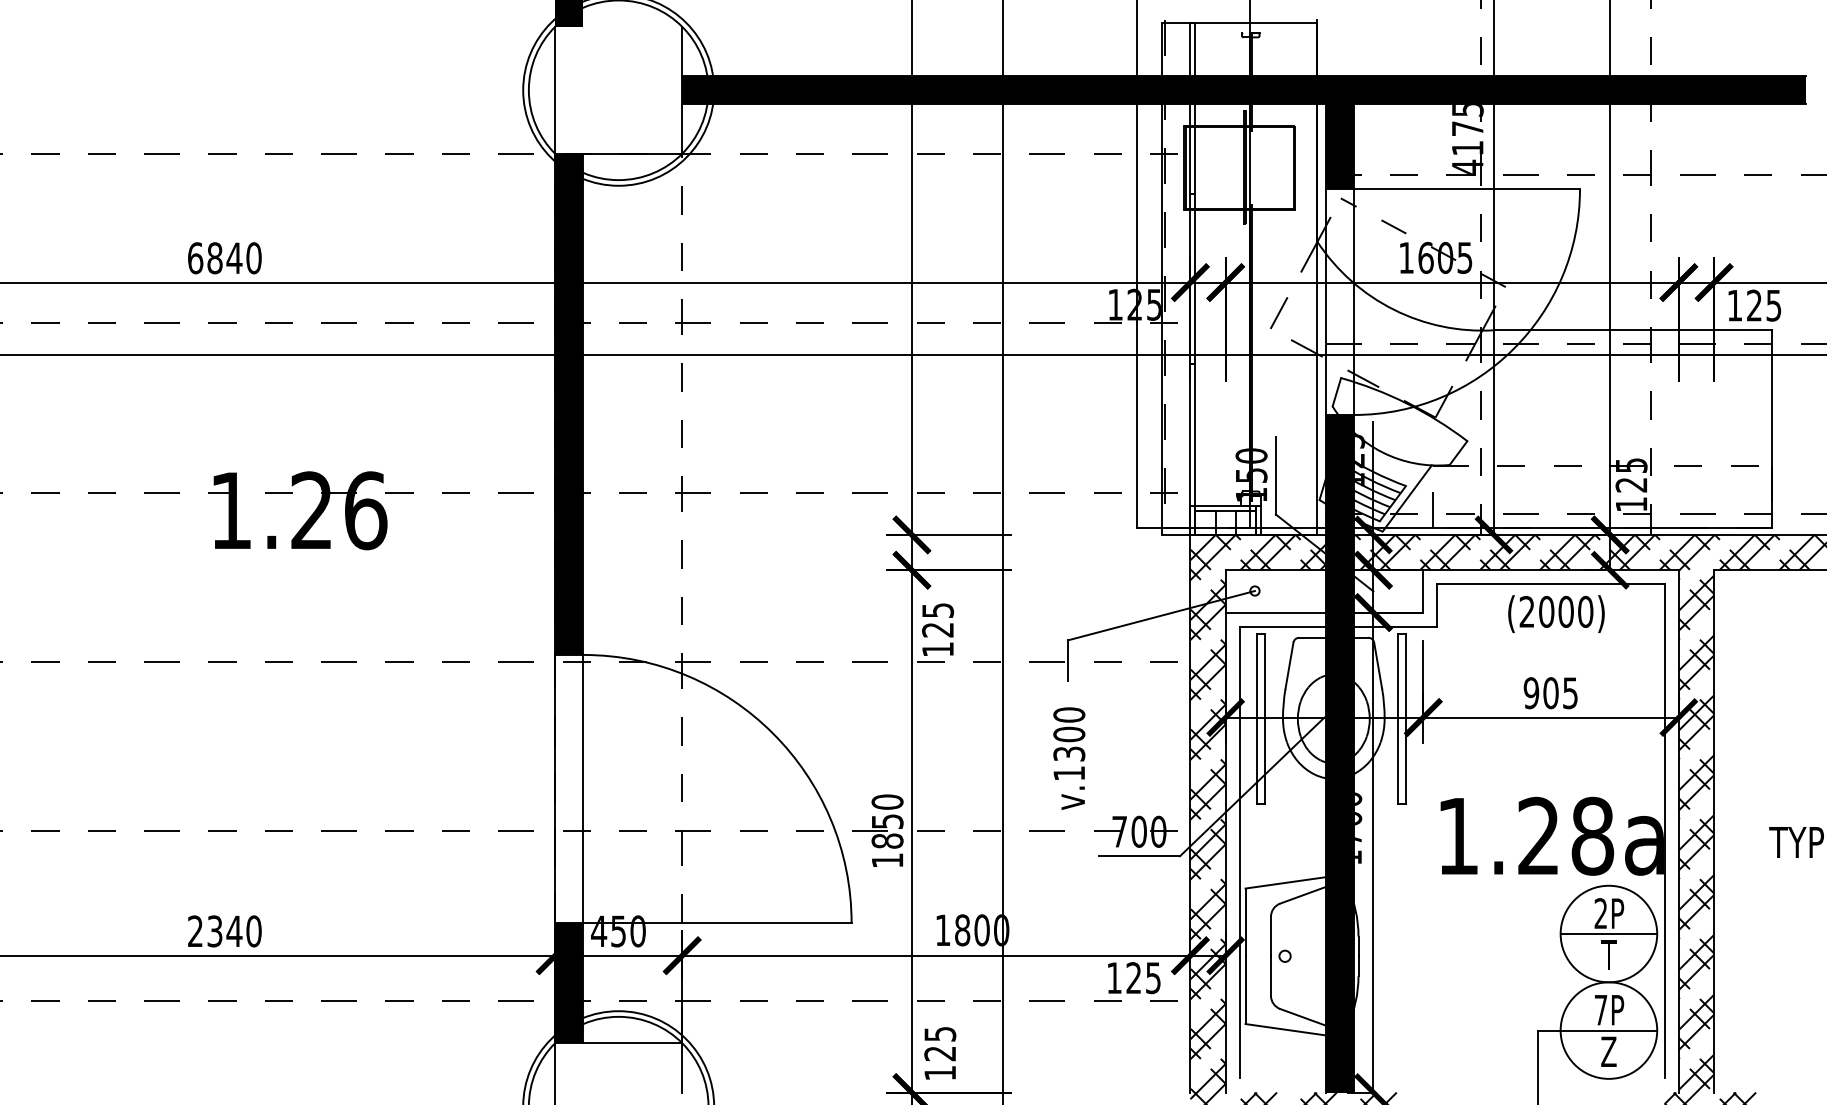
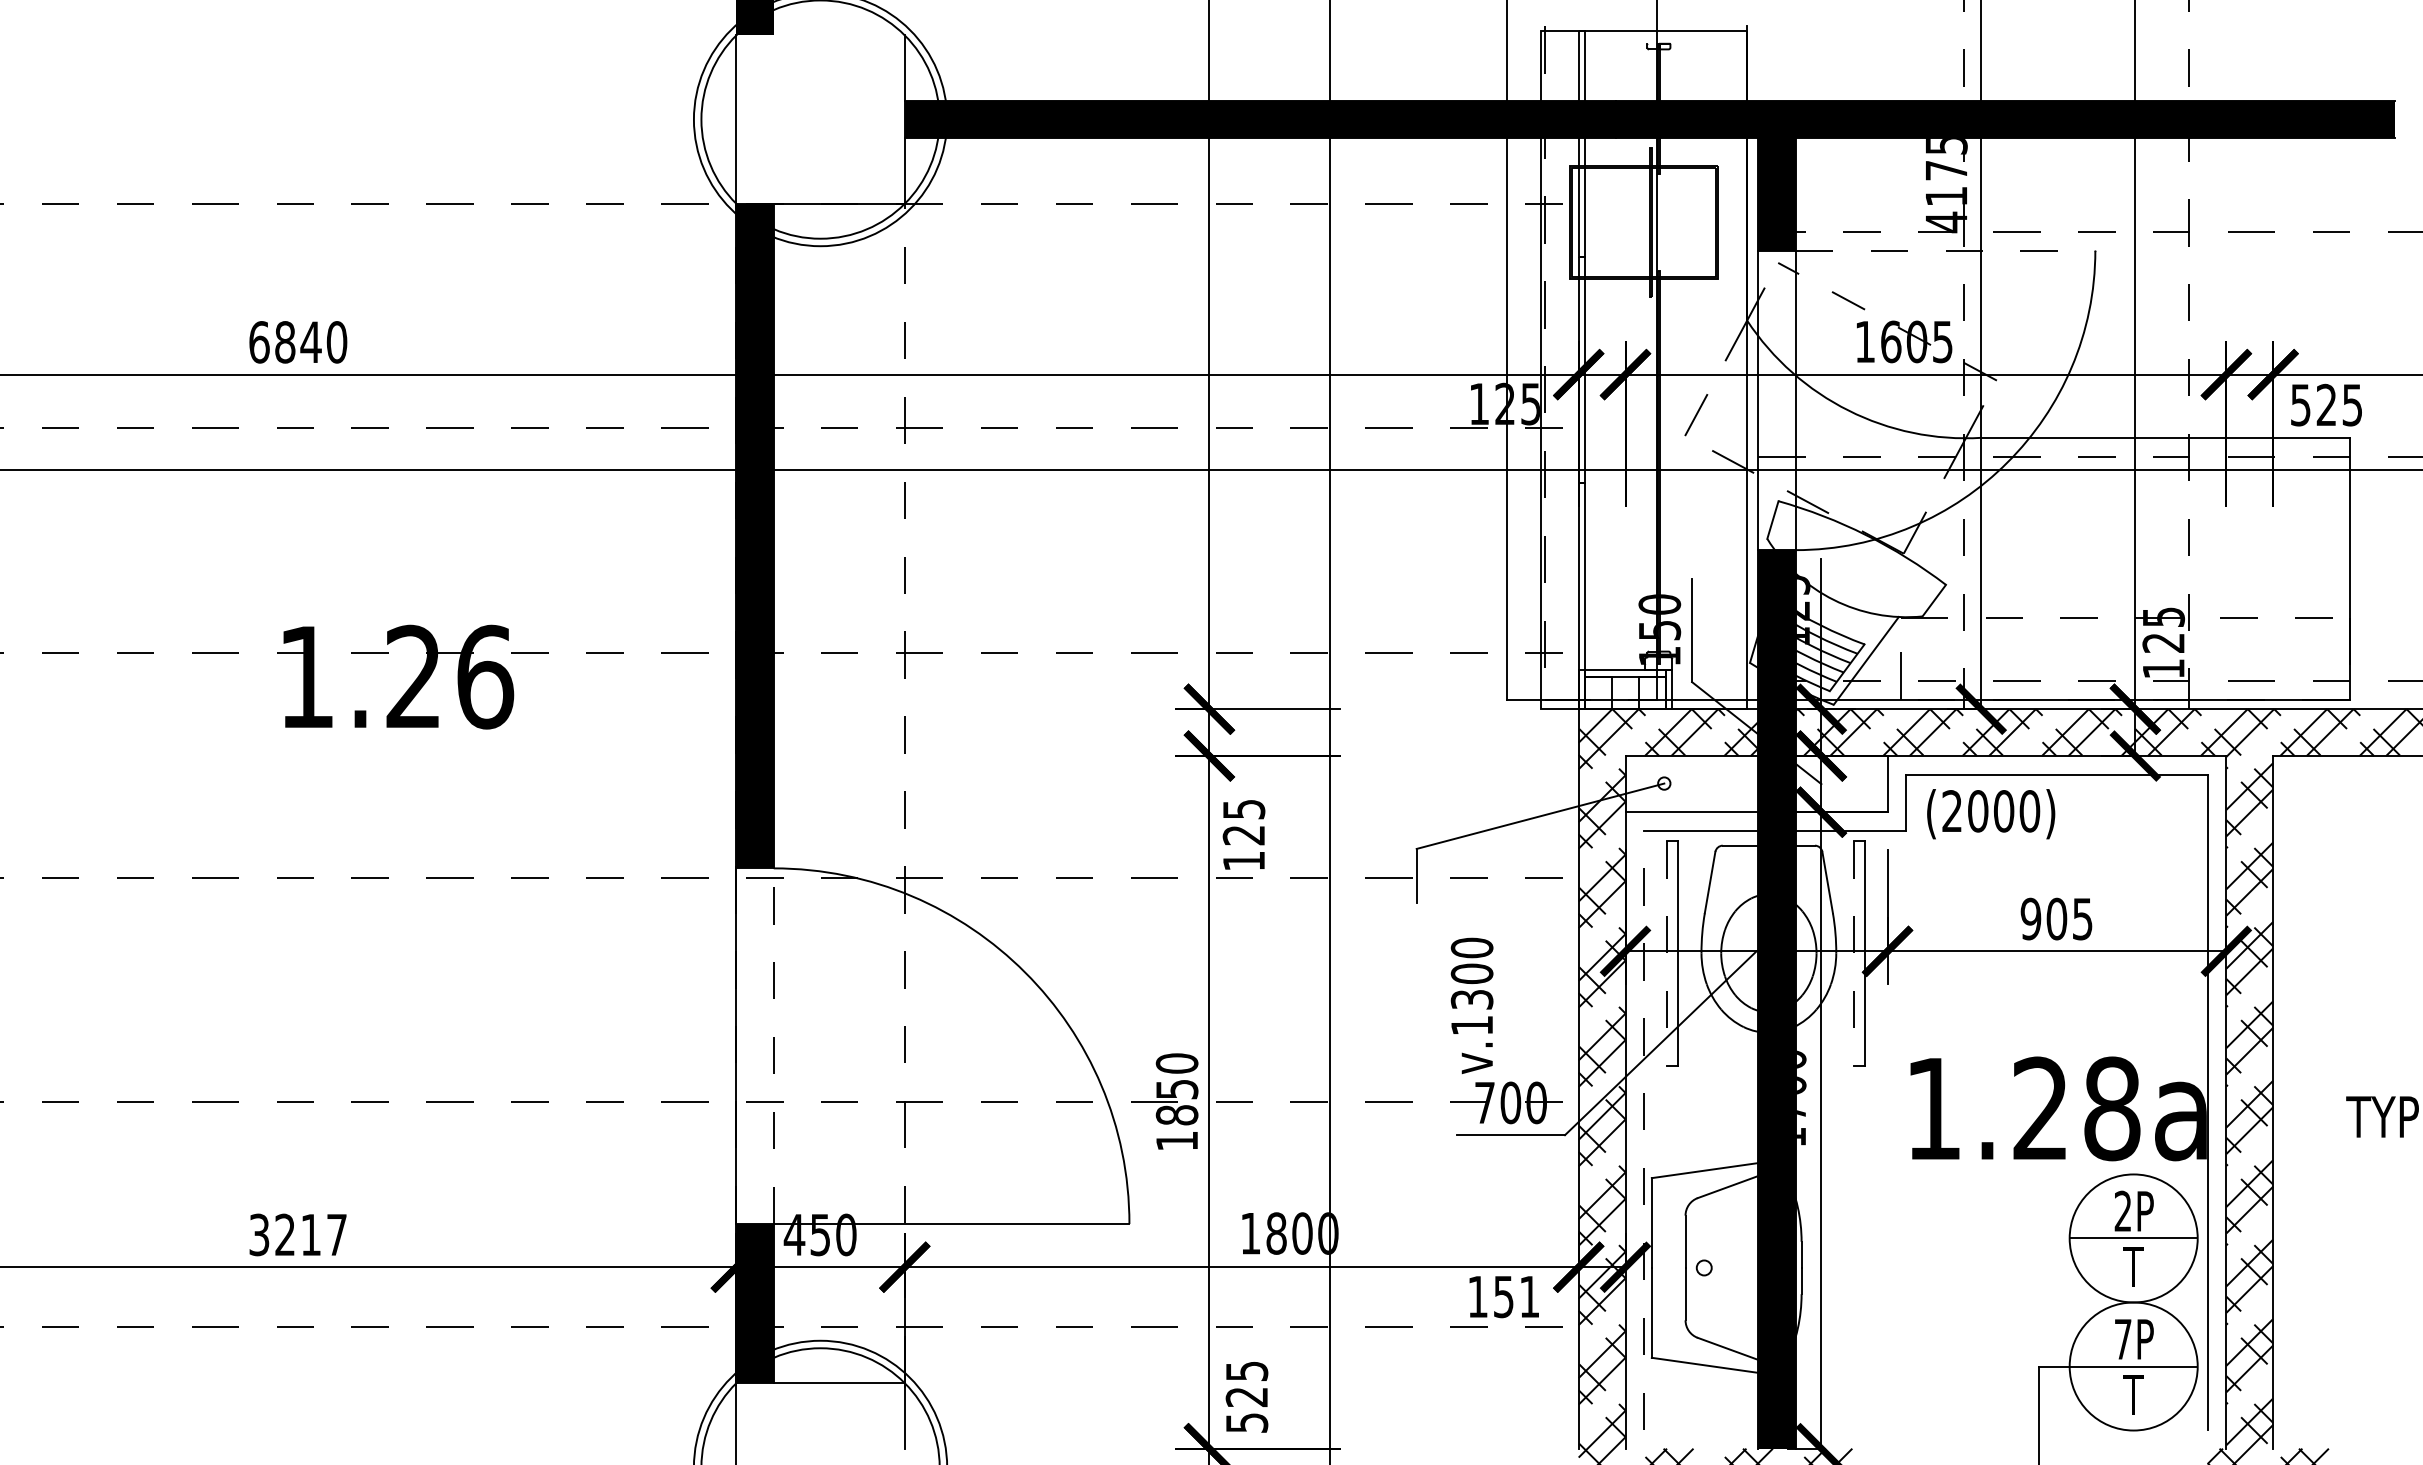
line: (1467, 189) -> (1945, 250), solid -> dashed
text: (1734, 305) -> (2300, 405), 125 -> 525
text: (1556, 614) -> (1991, 814), moved
line: (1256, 719) -> (1666, 953), solid -> dashed
line: (1397, 719) -> (1853, 953), solid -> dashed
text: (1068, 758) -> (1471, 1005), moved
line: (583, 789) -> (773, 1046), solid -> dashed
line: (1240, 852) -> (1644, 1130), solid -> dashed
text: (225, 931) -> (298, 1234), 2340 -> 3217
text: (1143, 977) -> (1516, 1296), 125 -> 151
text: (1608, 1051) -> (2133, 1394), Z -> T
text: (940, 1072) -> (1247, 1422), 125 -> 525

